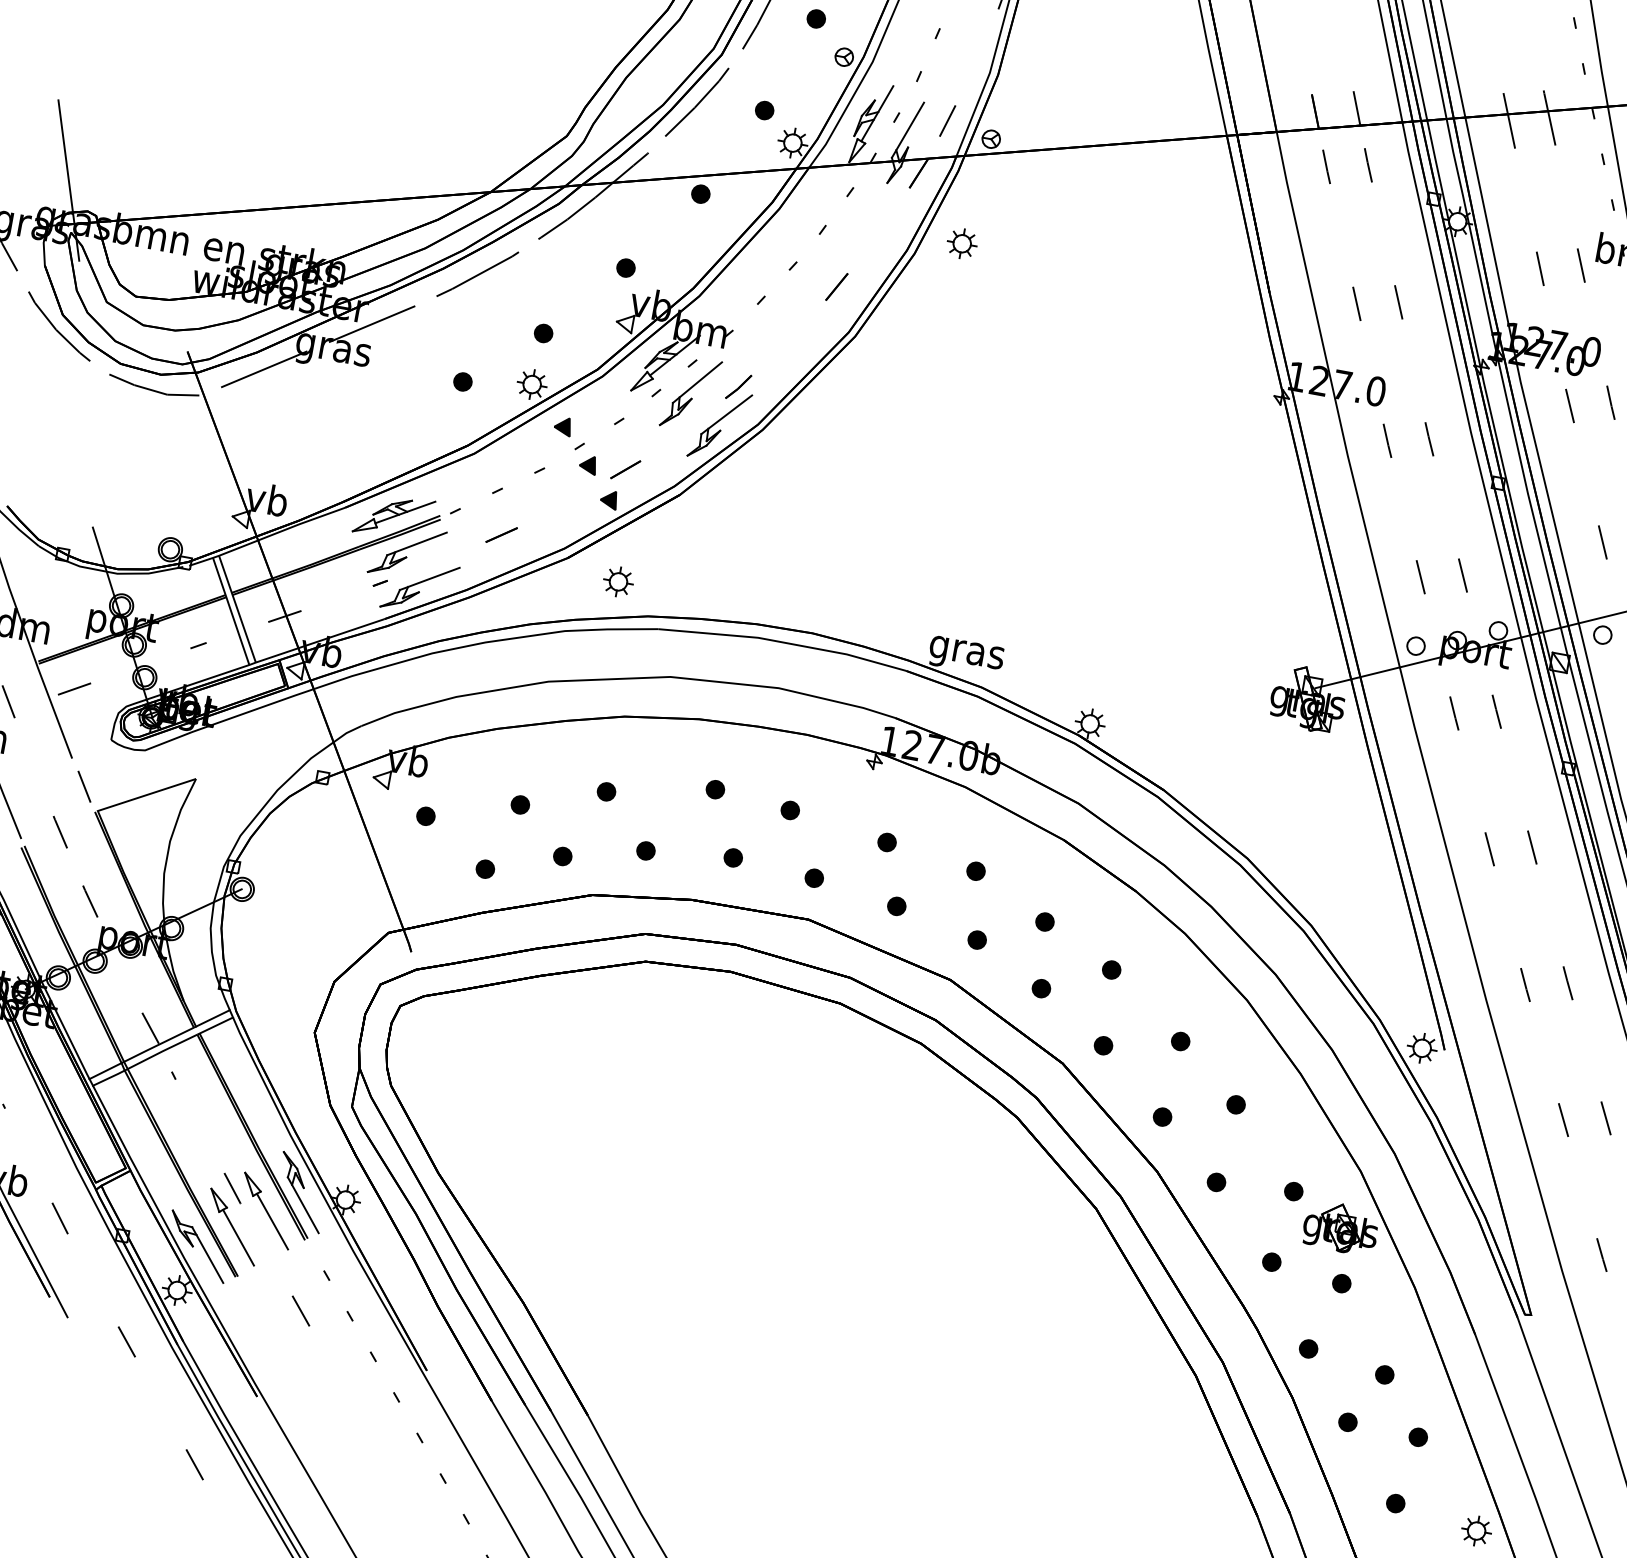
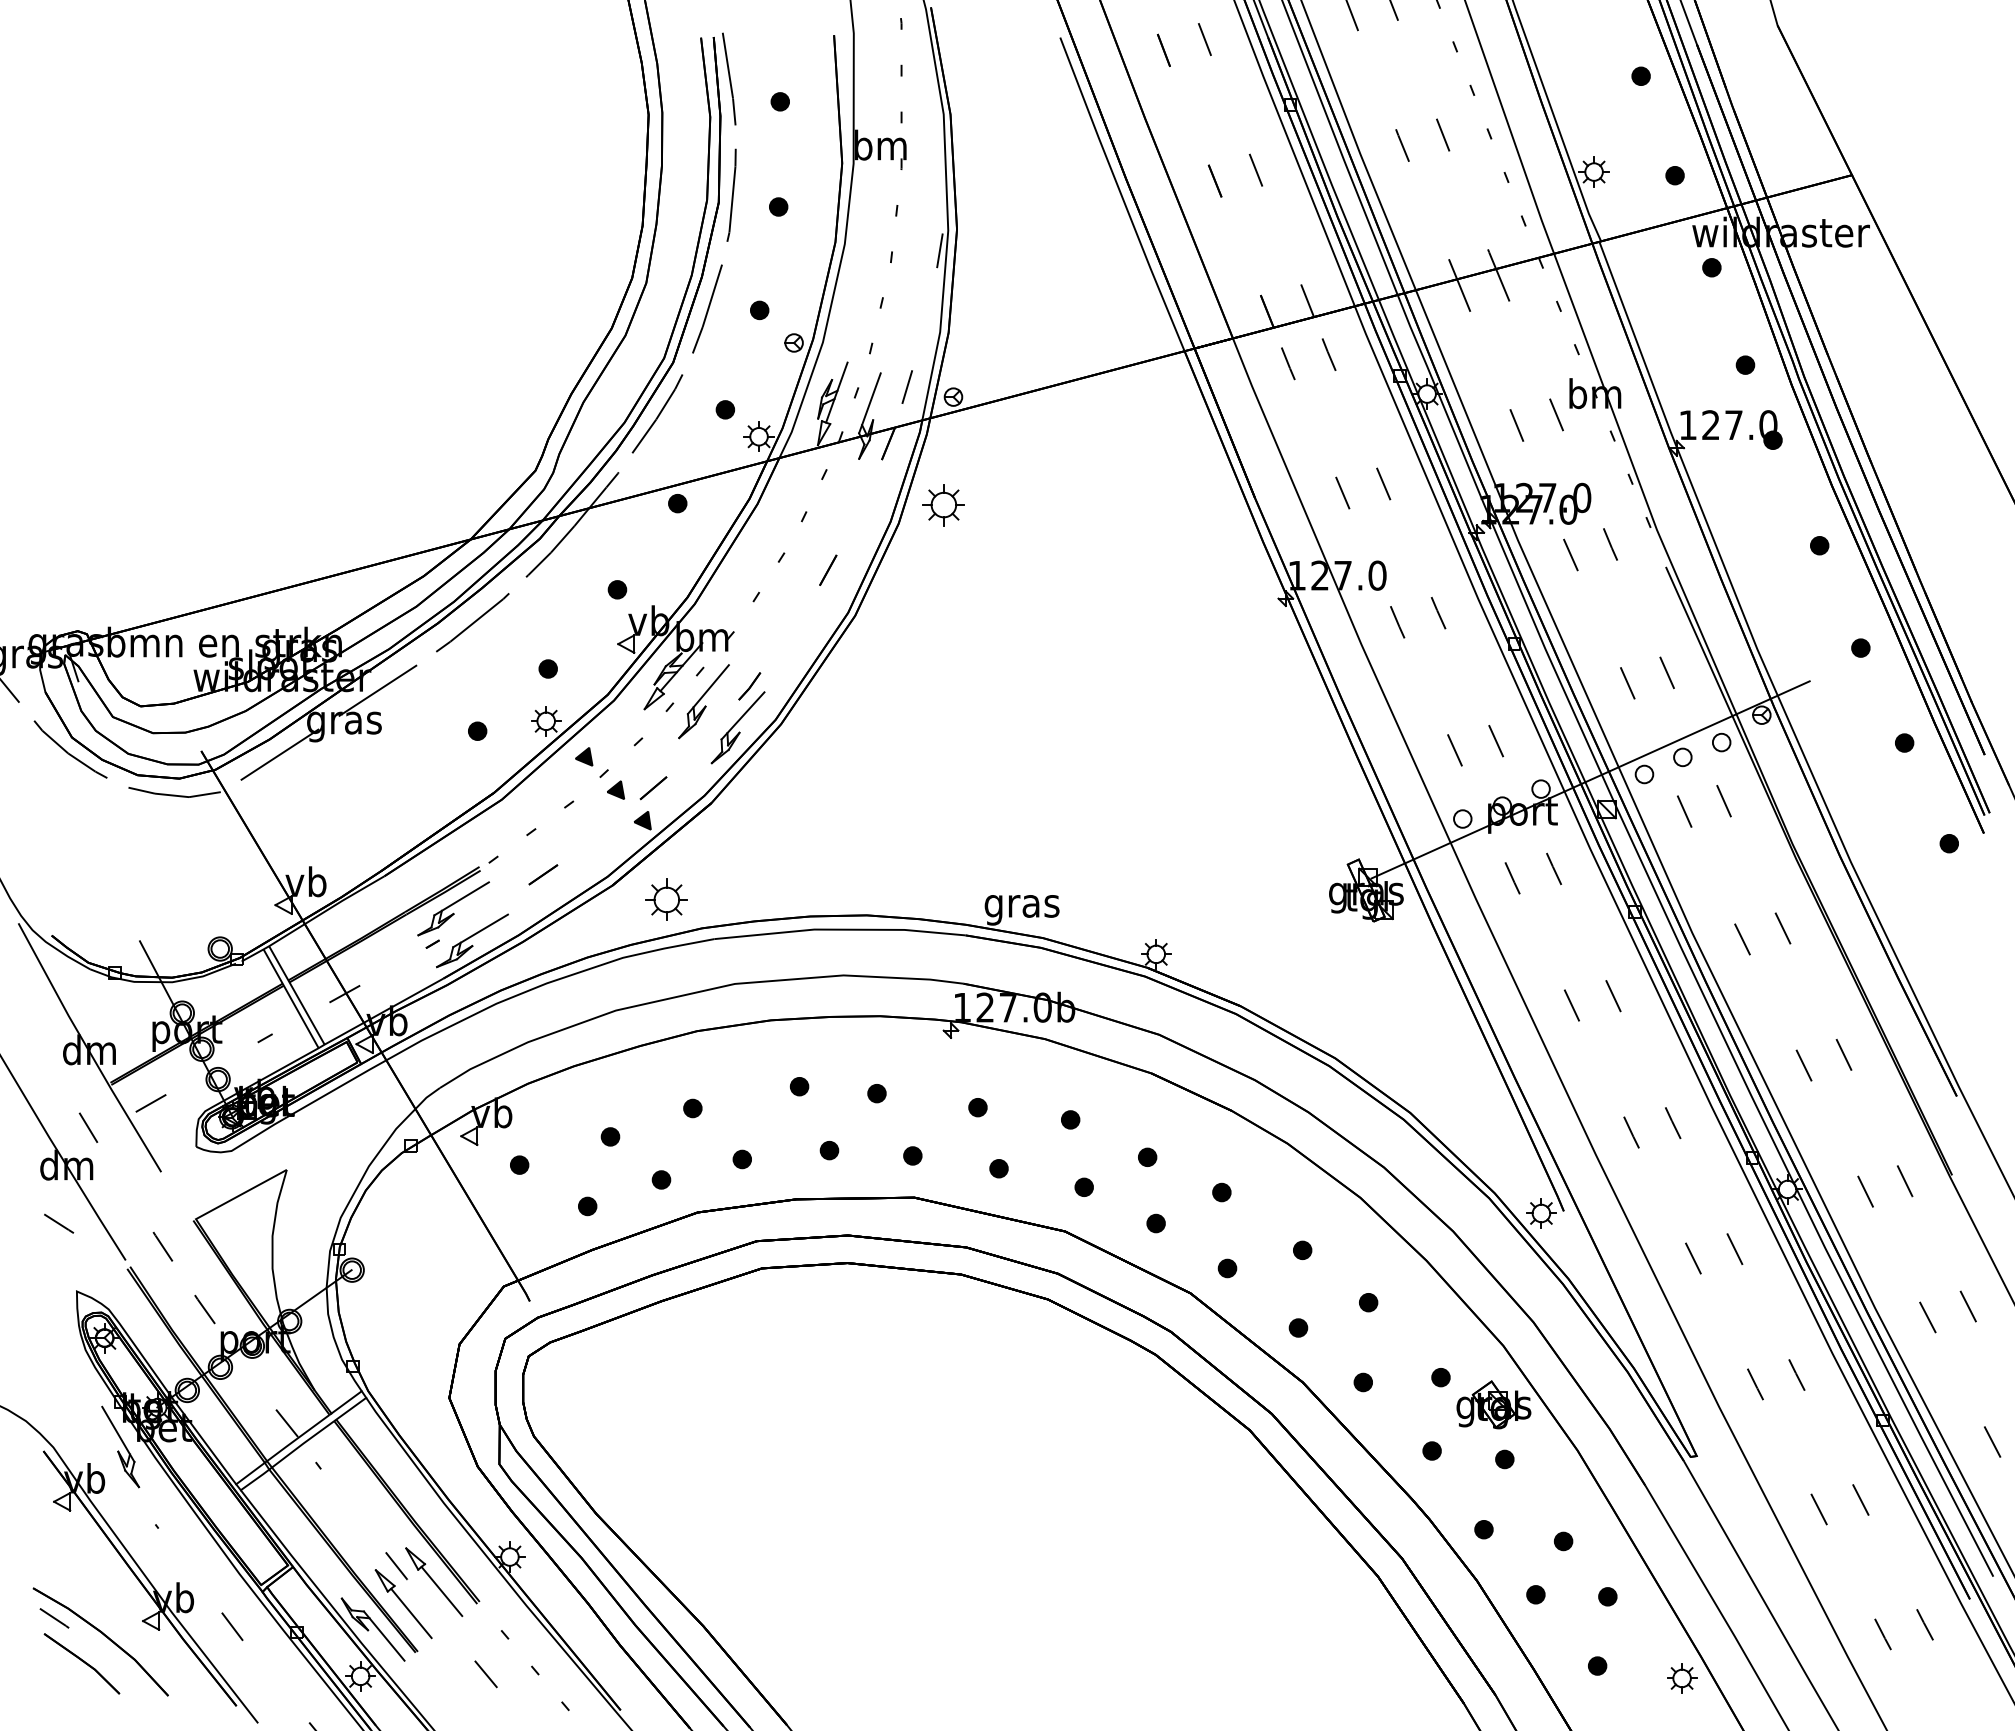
line: (65, 161) -> (47, 586), removed
part: (961, 244) -> (943, 505), size x1.4
part: (394, 517) -> (434, 876), removed
part: (618, 581) -> (666, 899), size x1.4
line: (84, 786) -> (178, 1197), removed
part: (300, 1192) -> (464, 1557), removed

